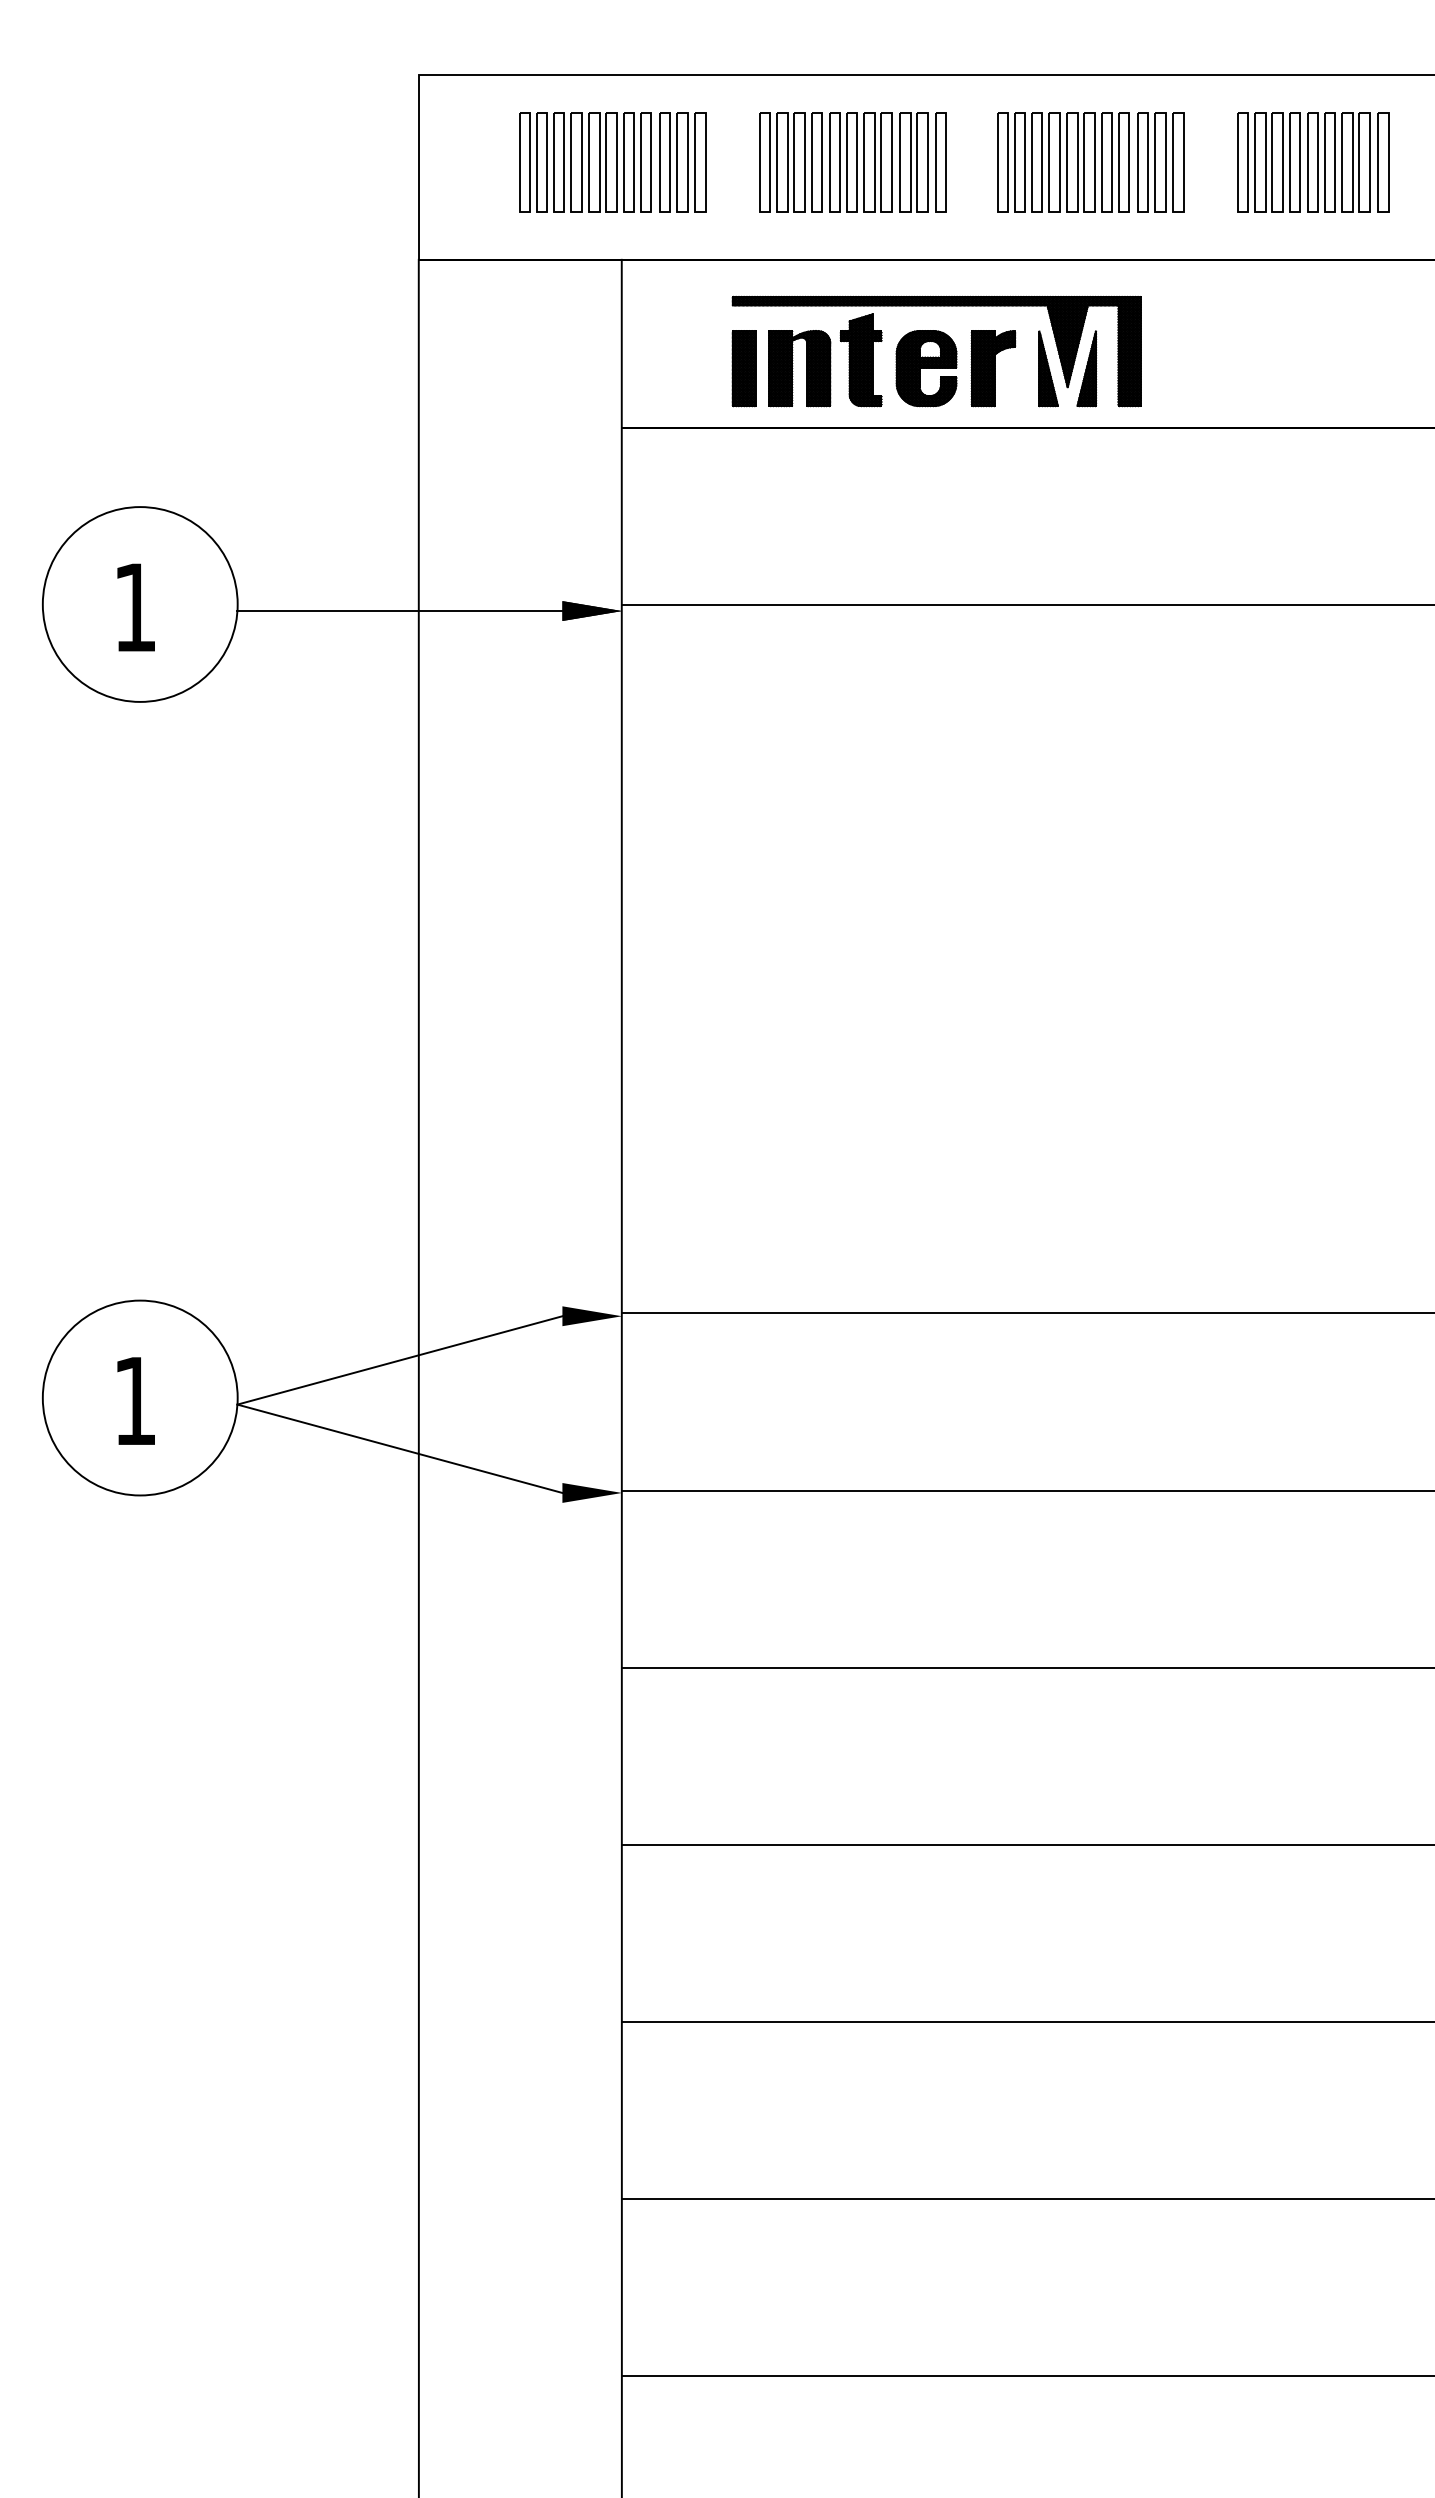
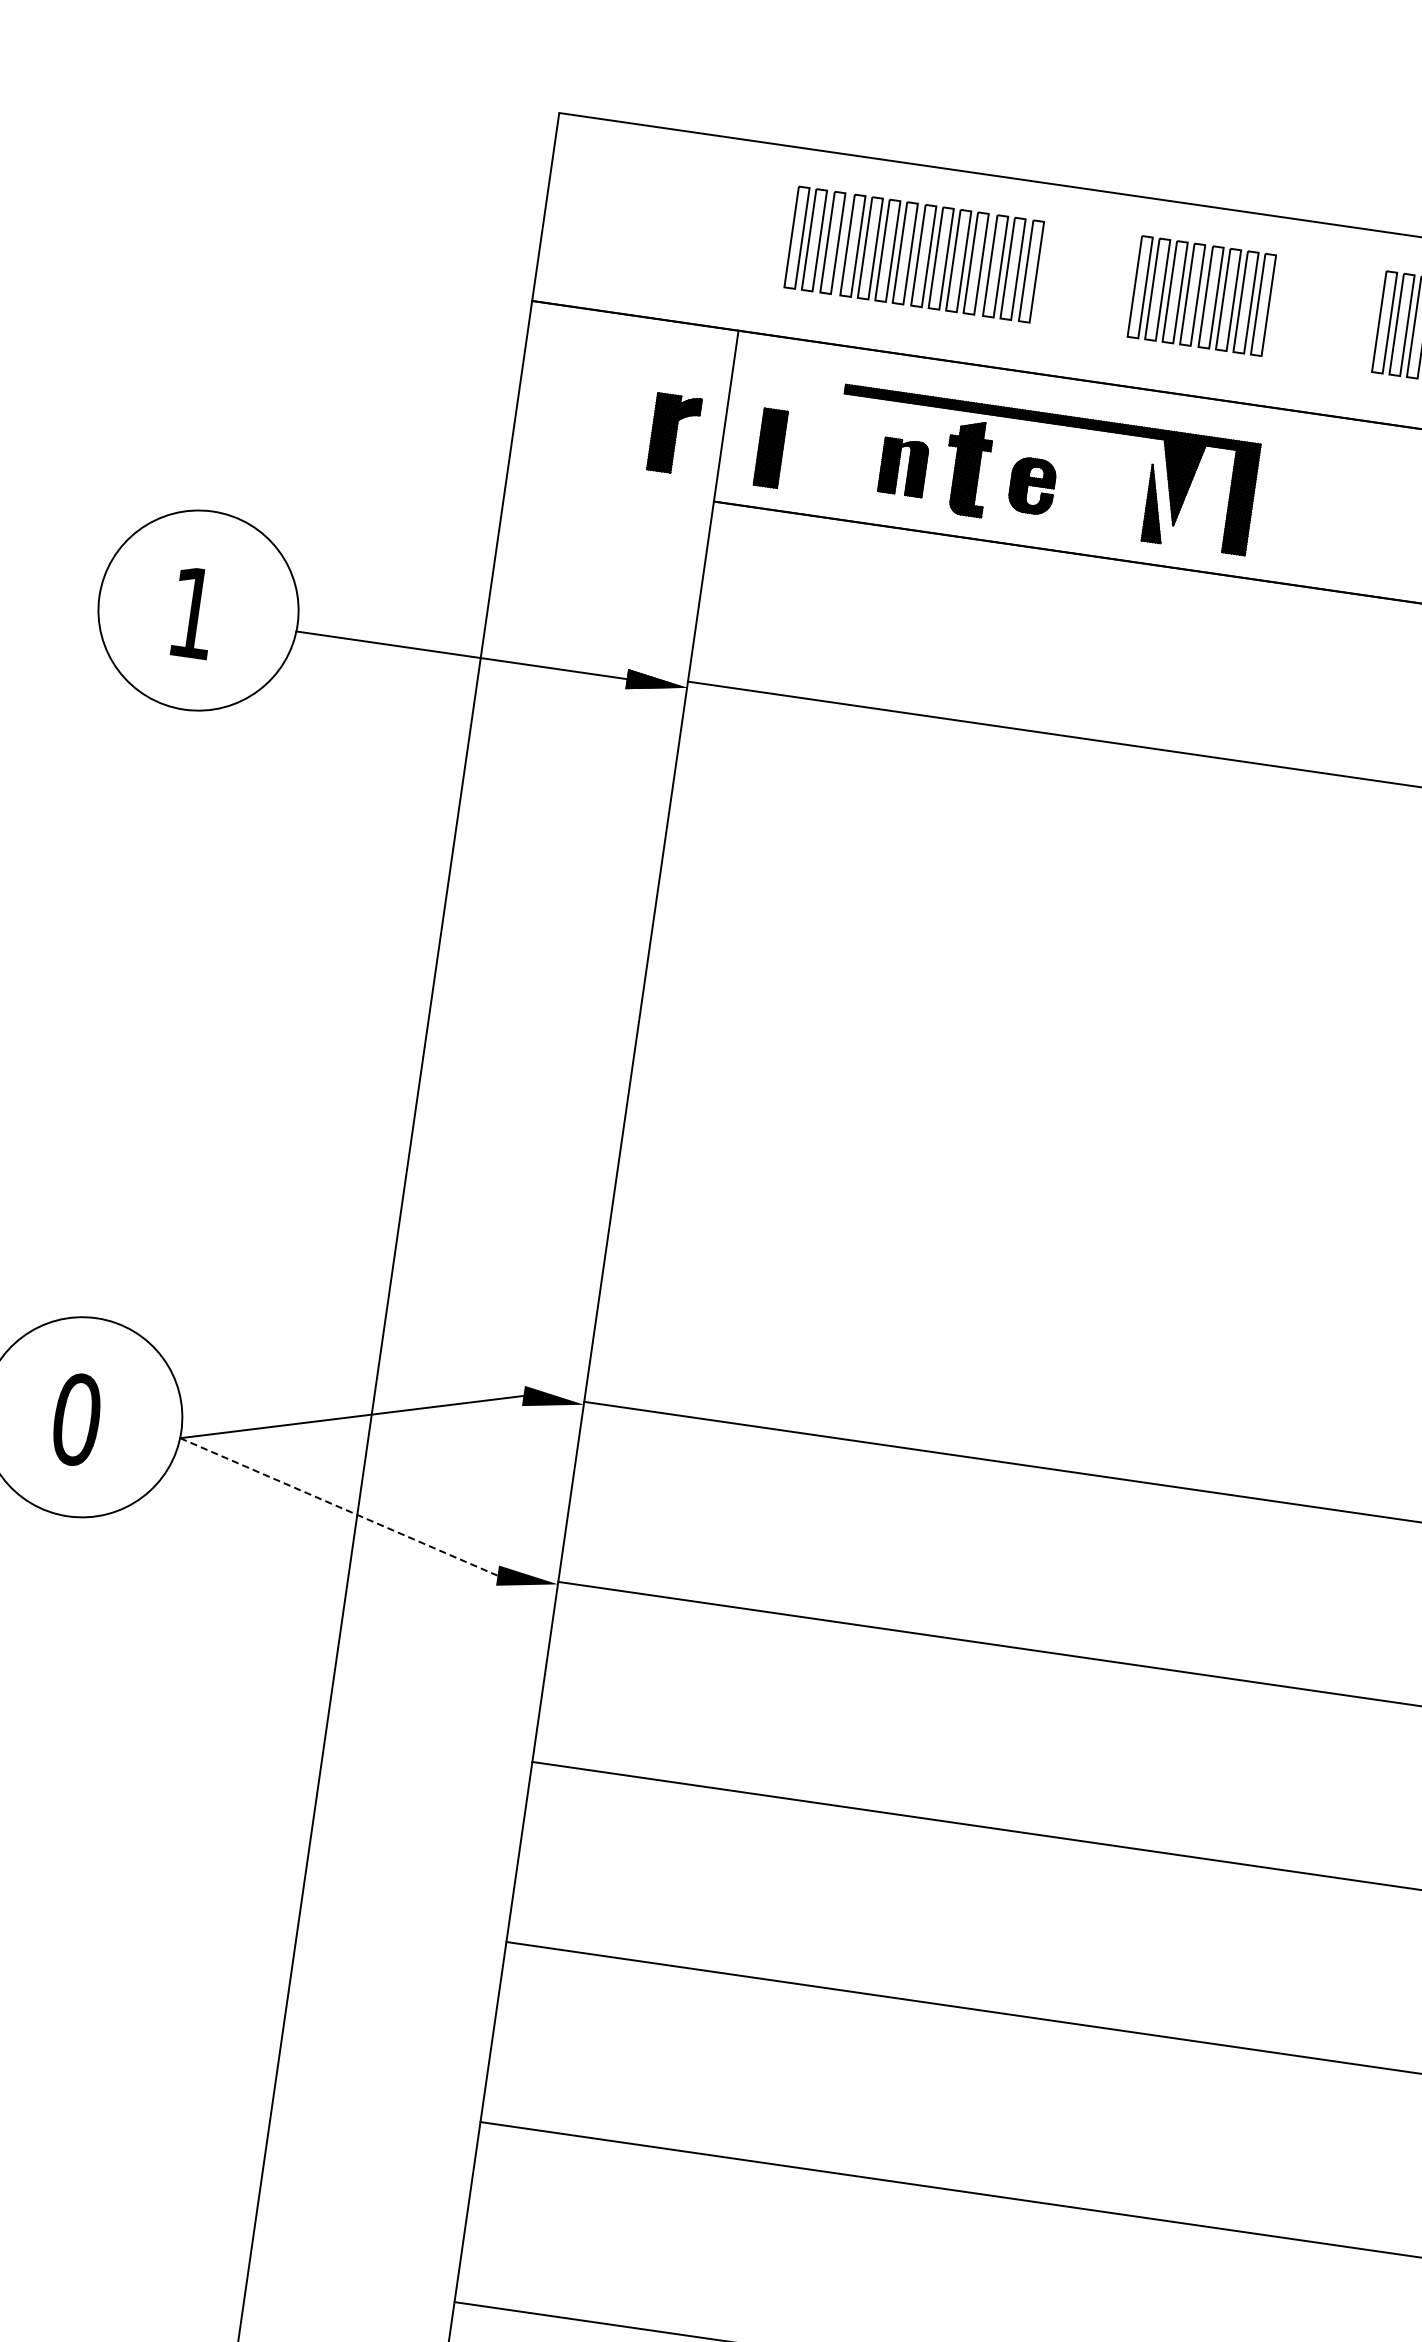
part: (585, 162) -> (715, 226), removed
part: (852, 162) -> (941, 258), moved
part: (1160, 162) -> (1300, 310), removed
part: (743, 368) -> (770, 448), moved
part: (799, 368) -> (903, 467), size x0.7
part: (926, 368) -> (1032, 485), size x0.7
part: (993, 368) -> (674, 434), moved
part: (1086, 368) -> (1195, 509), removed
text: (135, 1400) -> (77, 1419), 1 -> 0
line: (400, 1448) -> (339, 1506), solid -> dashed

